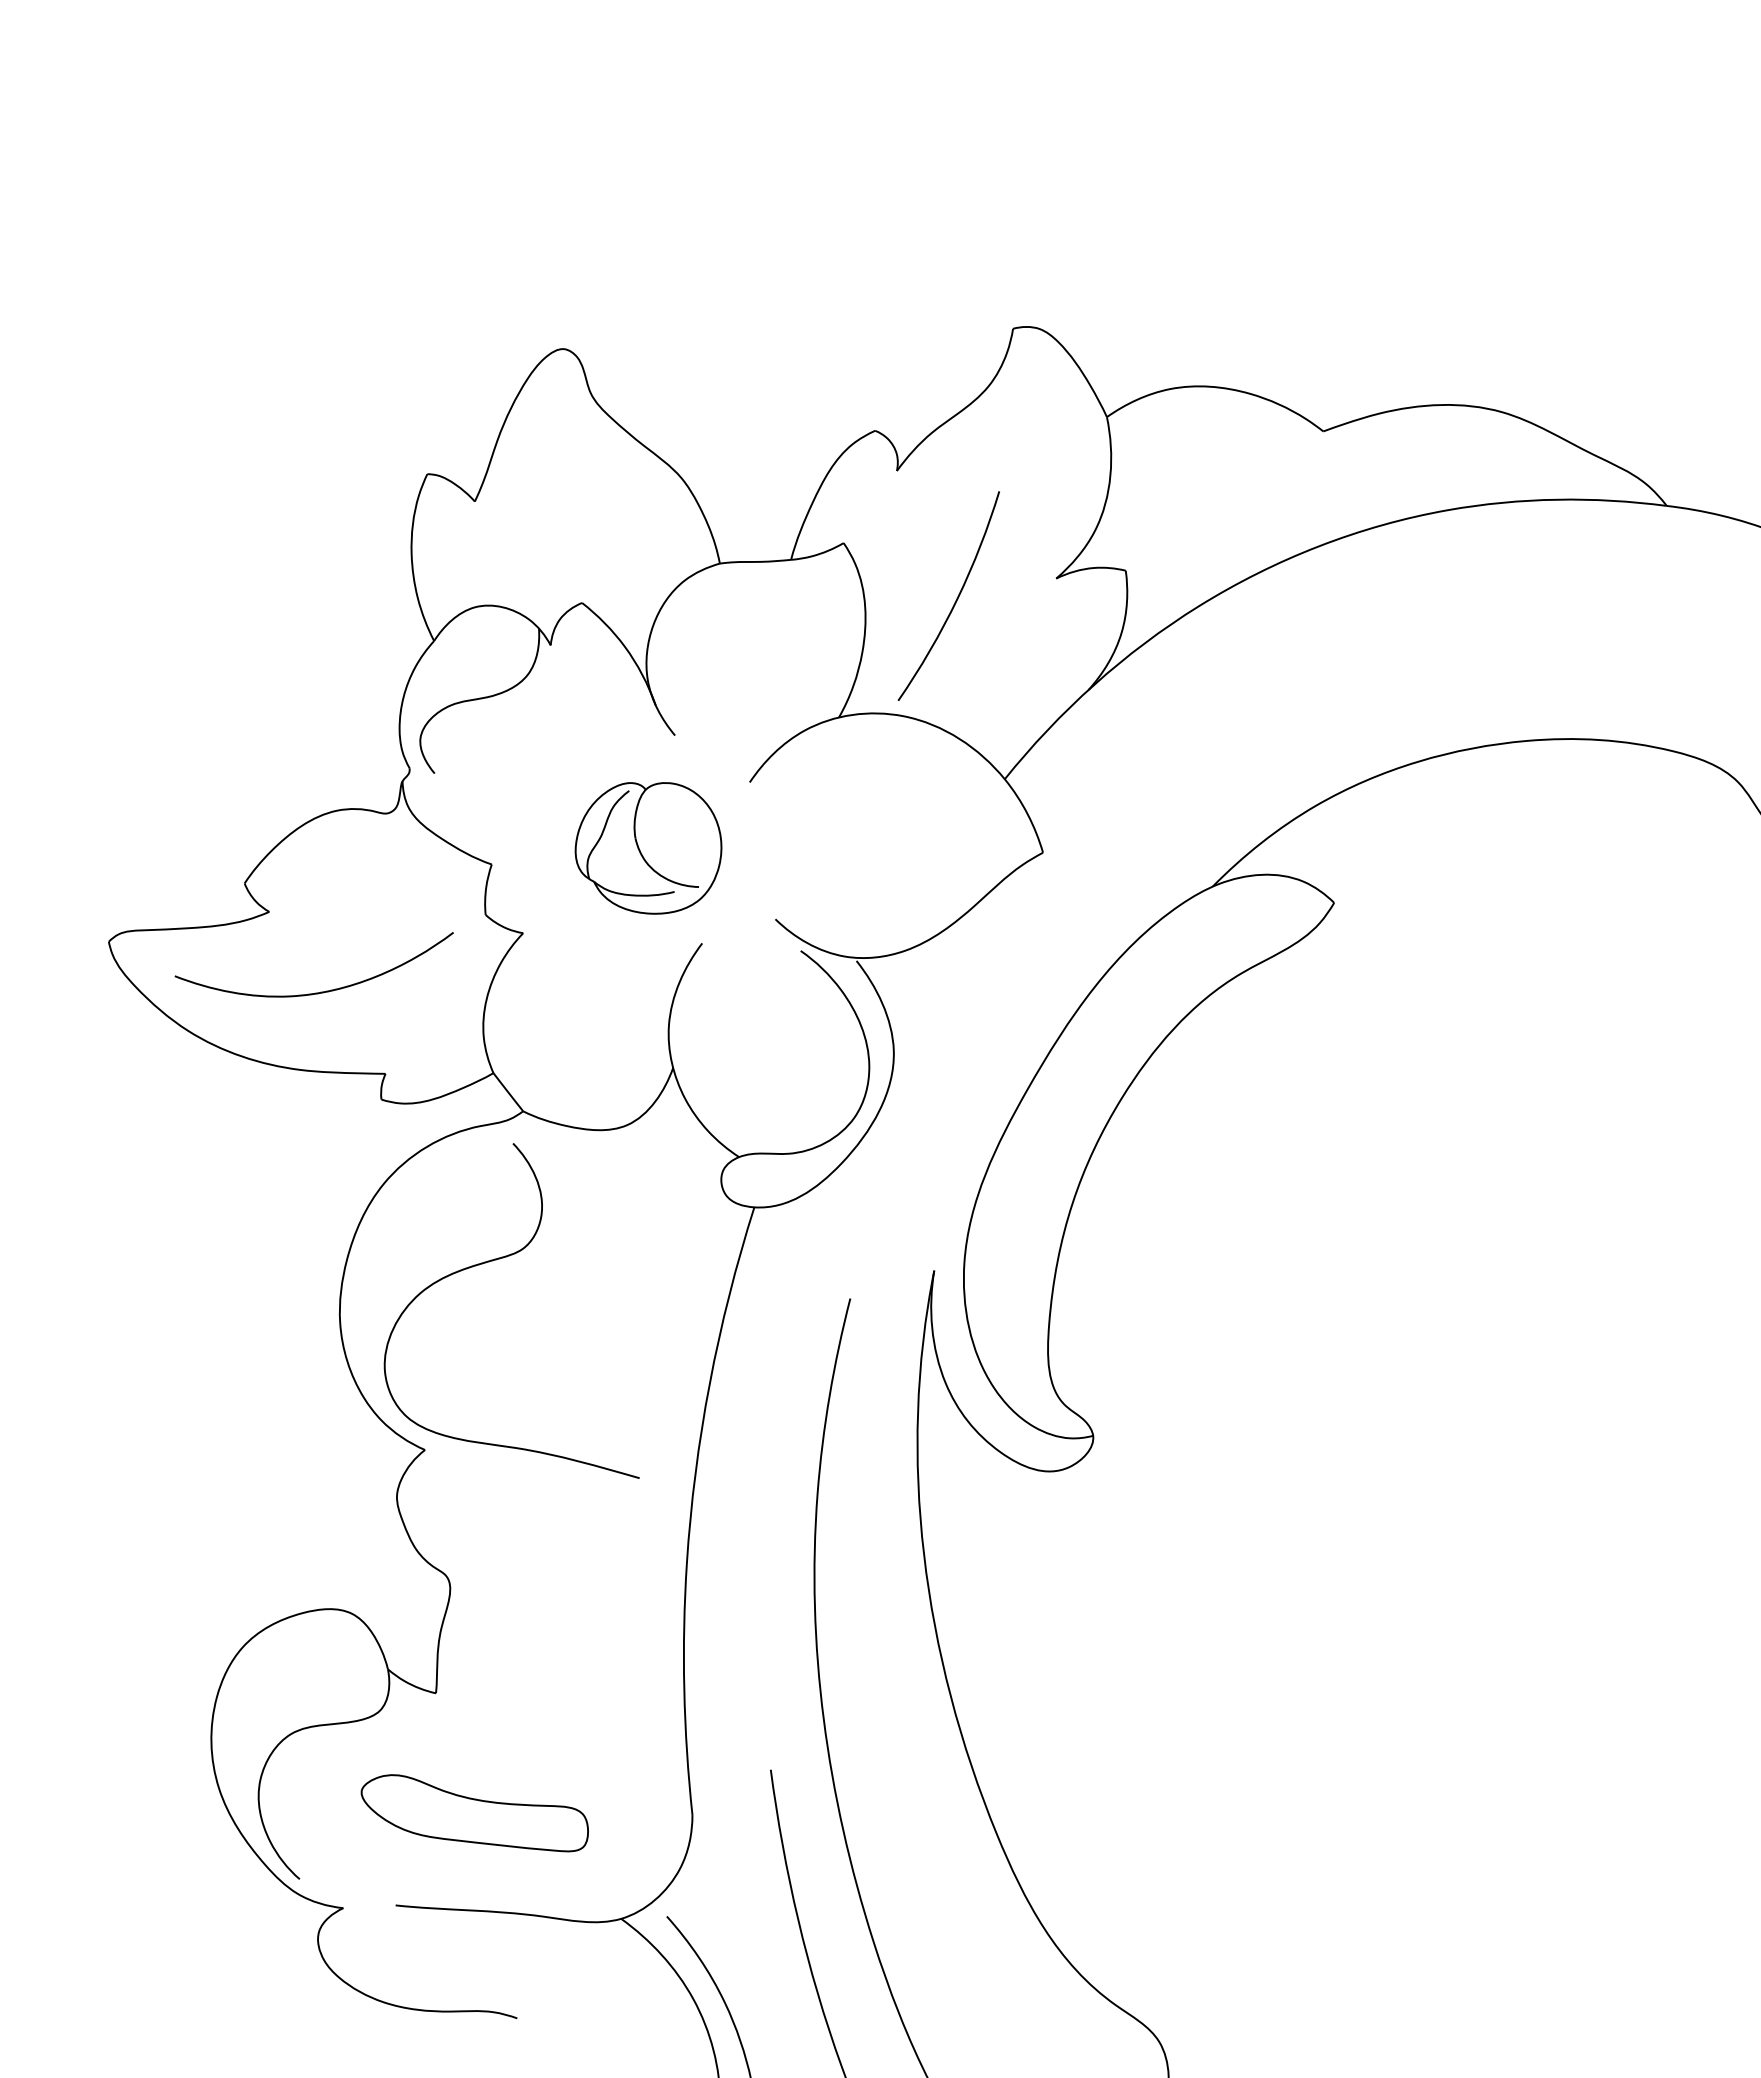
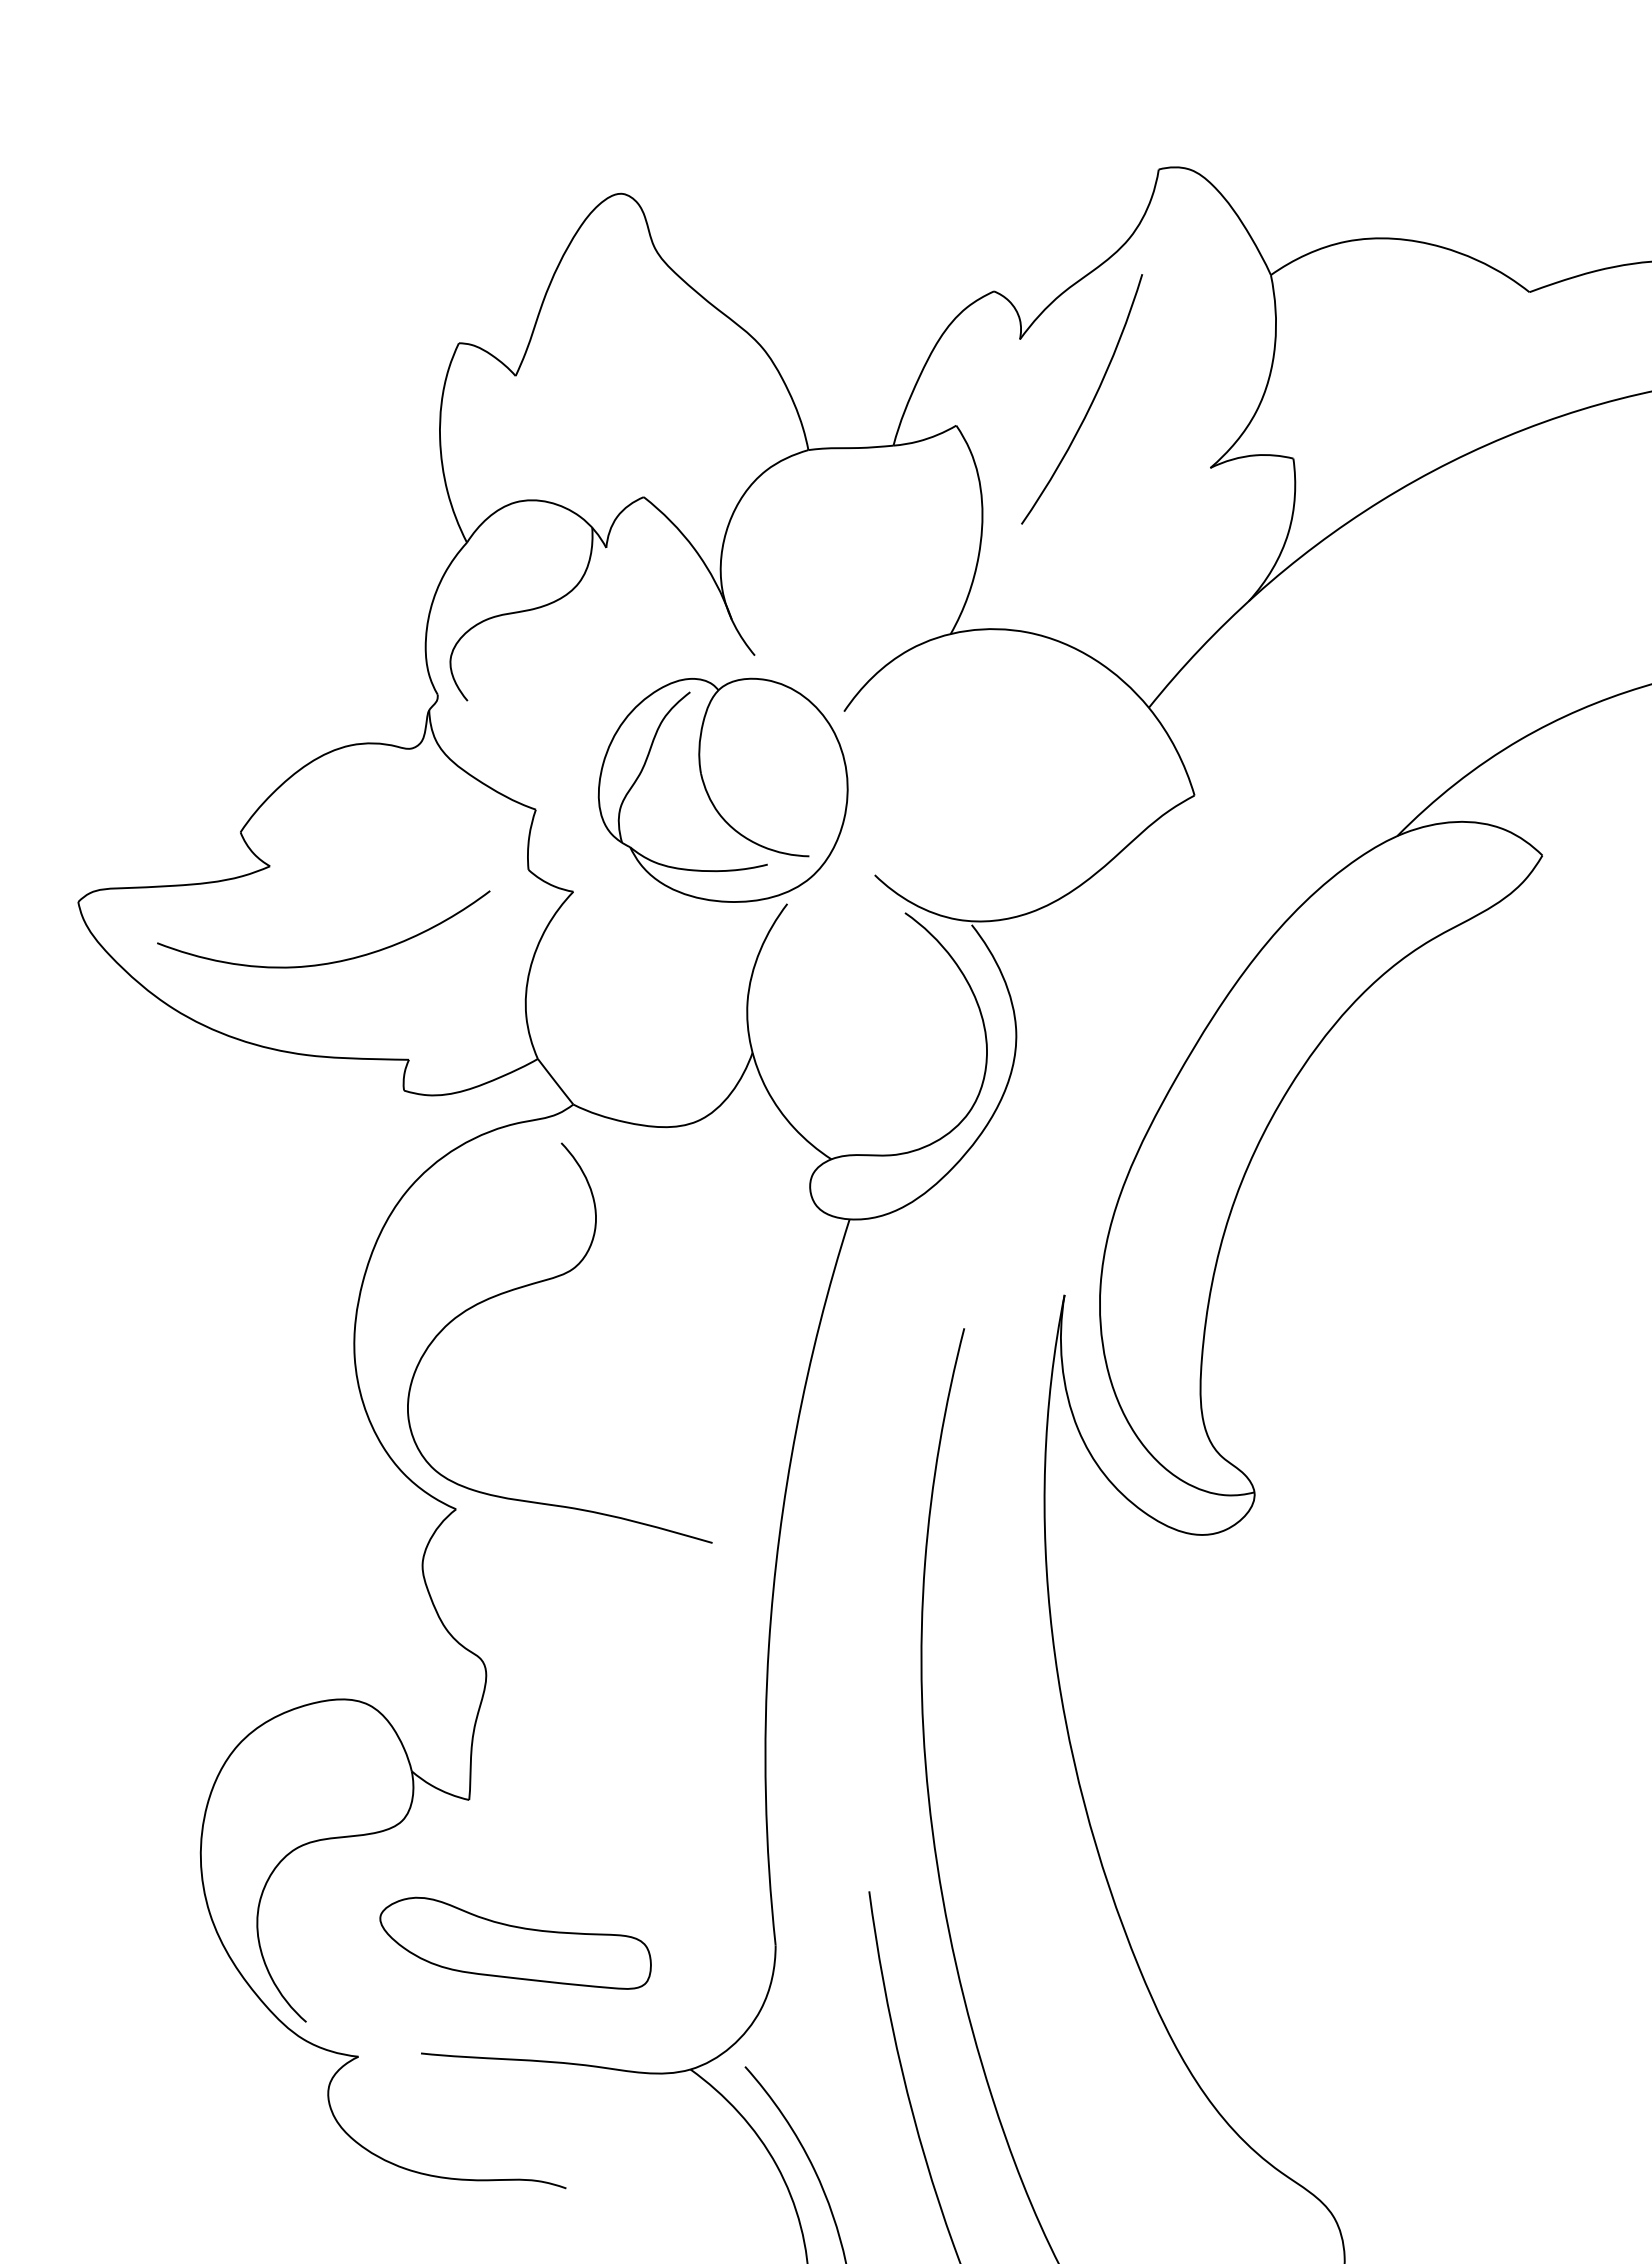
curve: (956, 598) -> (1091, 402), moved
part: (648, 848) -> (723, 790), size x1.43

